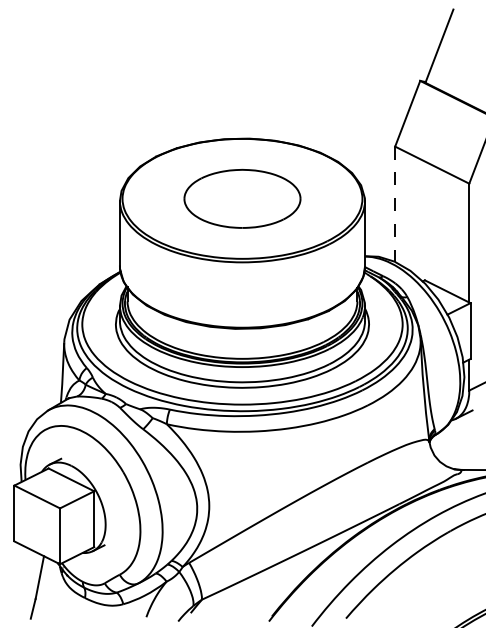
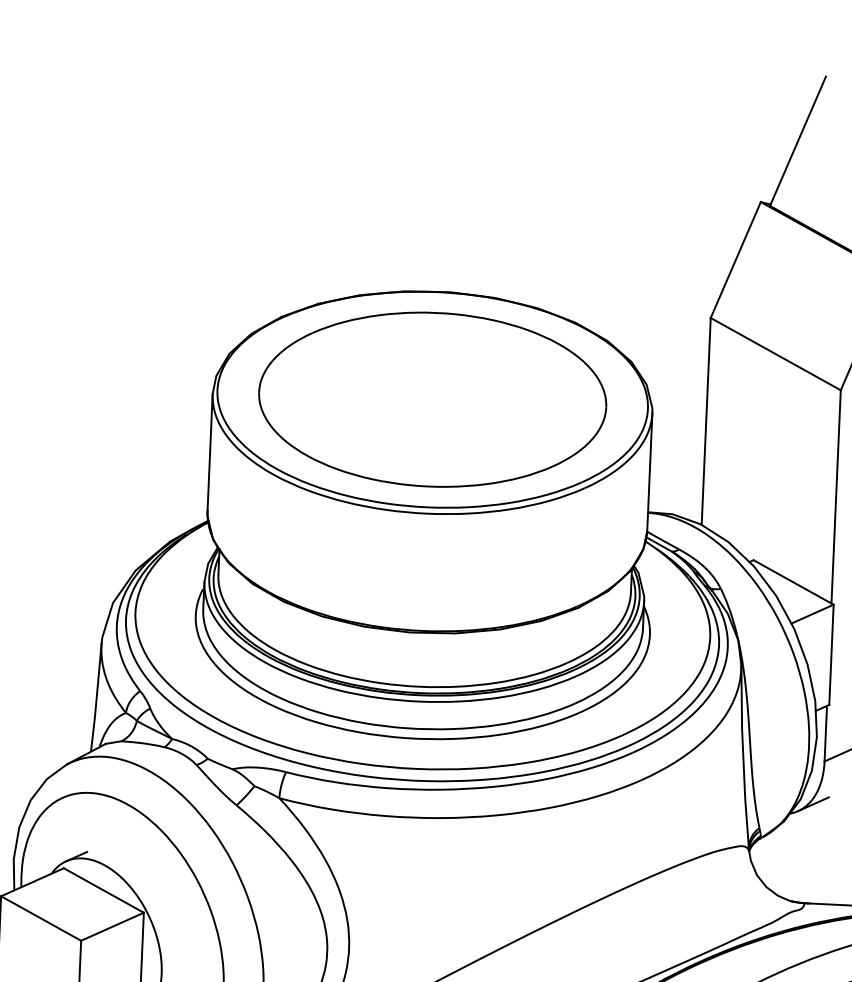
part: (242, 198) -> (432, 399), size x1.67
line: (395, 204) -> (706, 421), dashed -> solid

